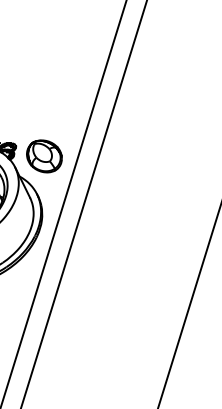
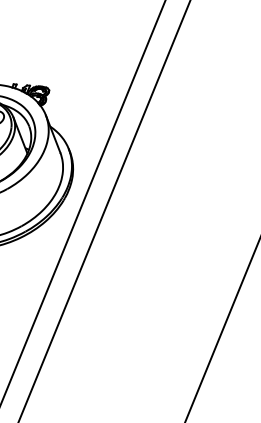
part: (44, 156) -> (81, 105), removed

